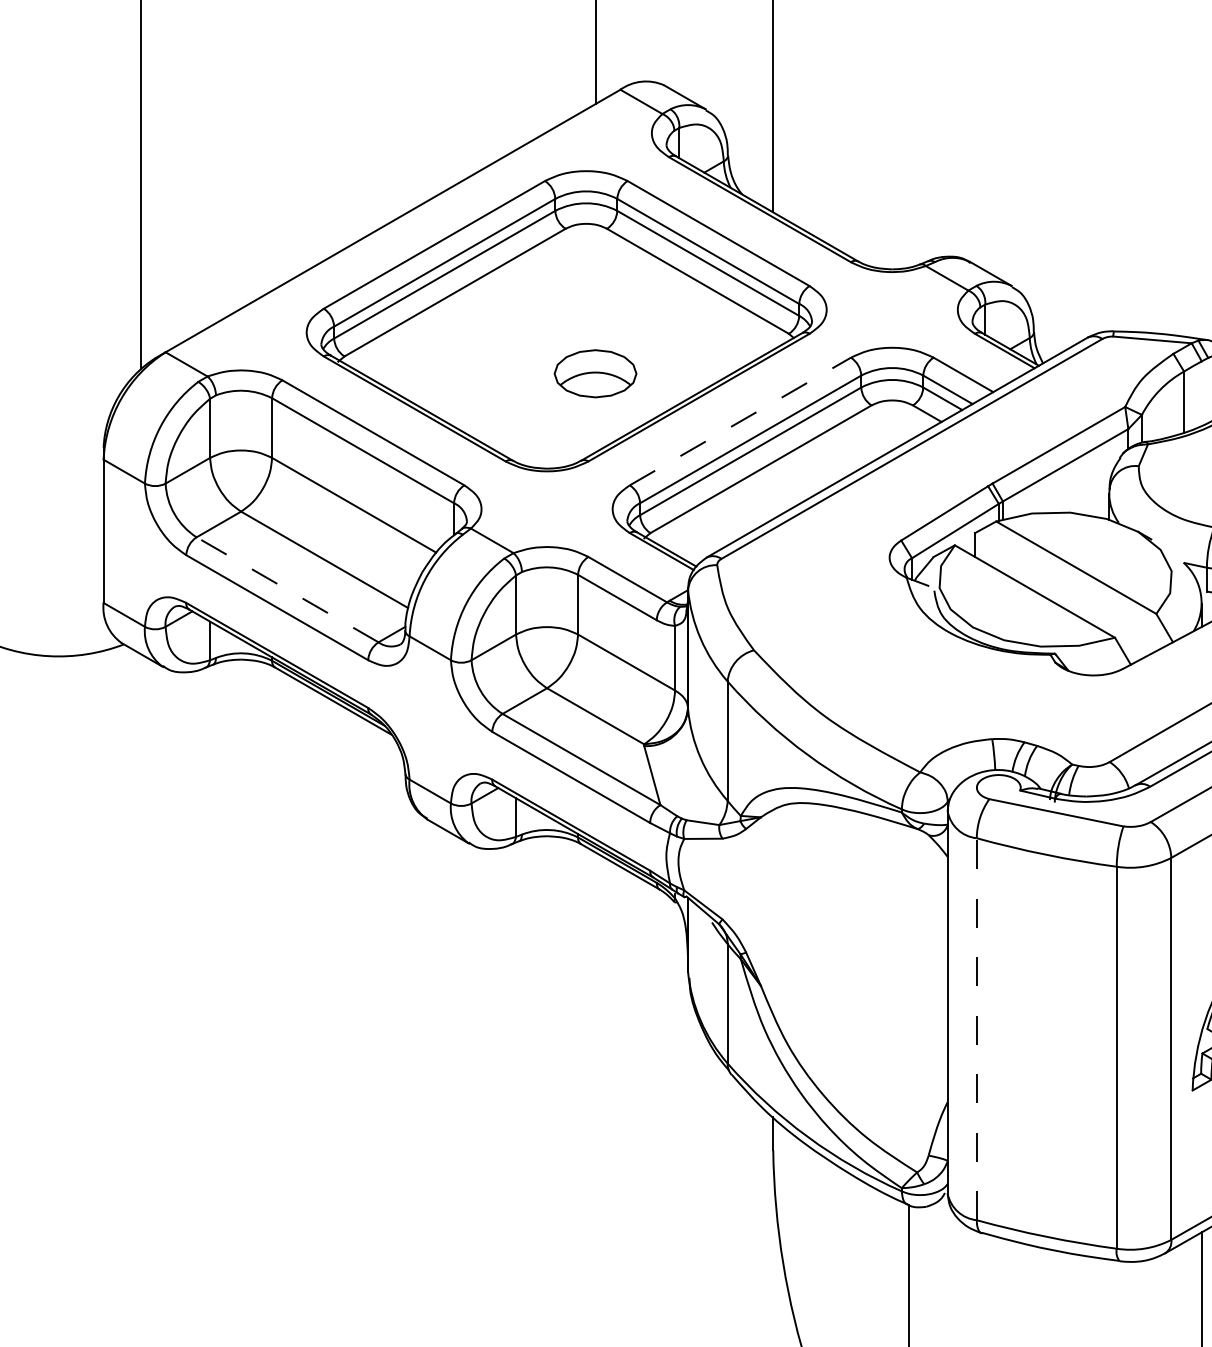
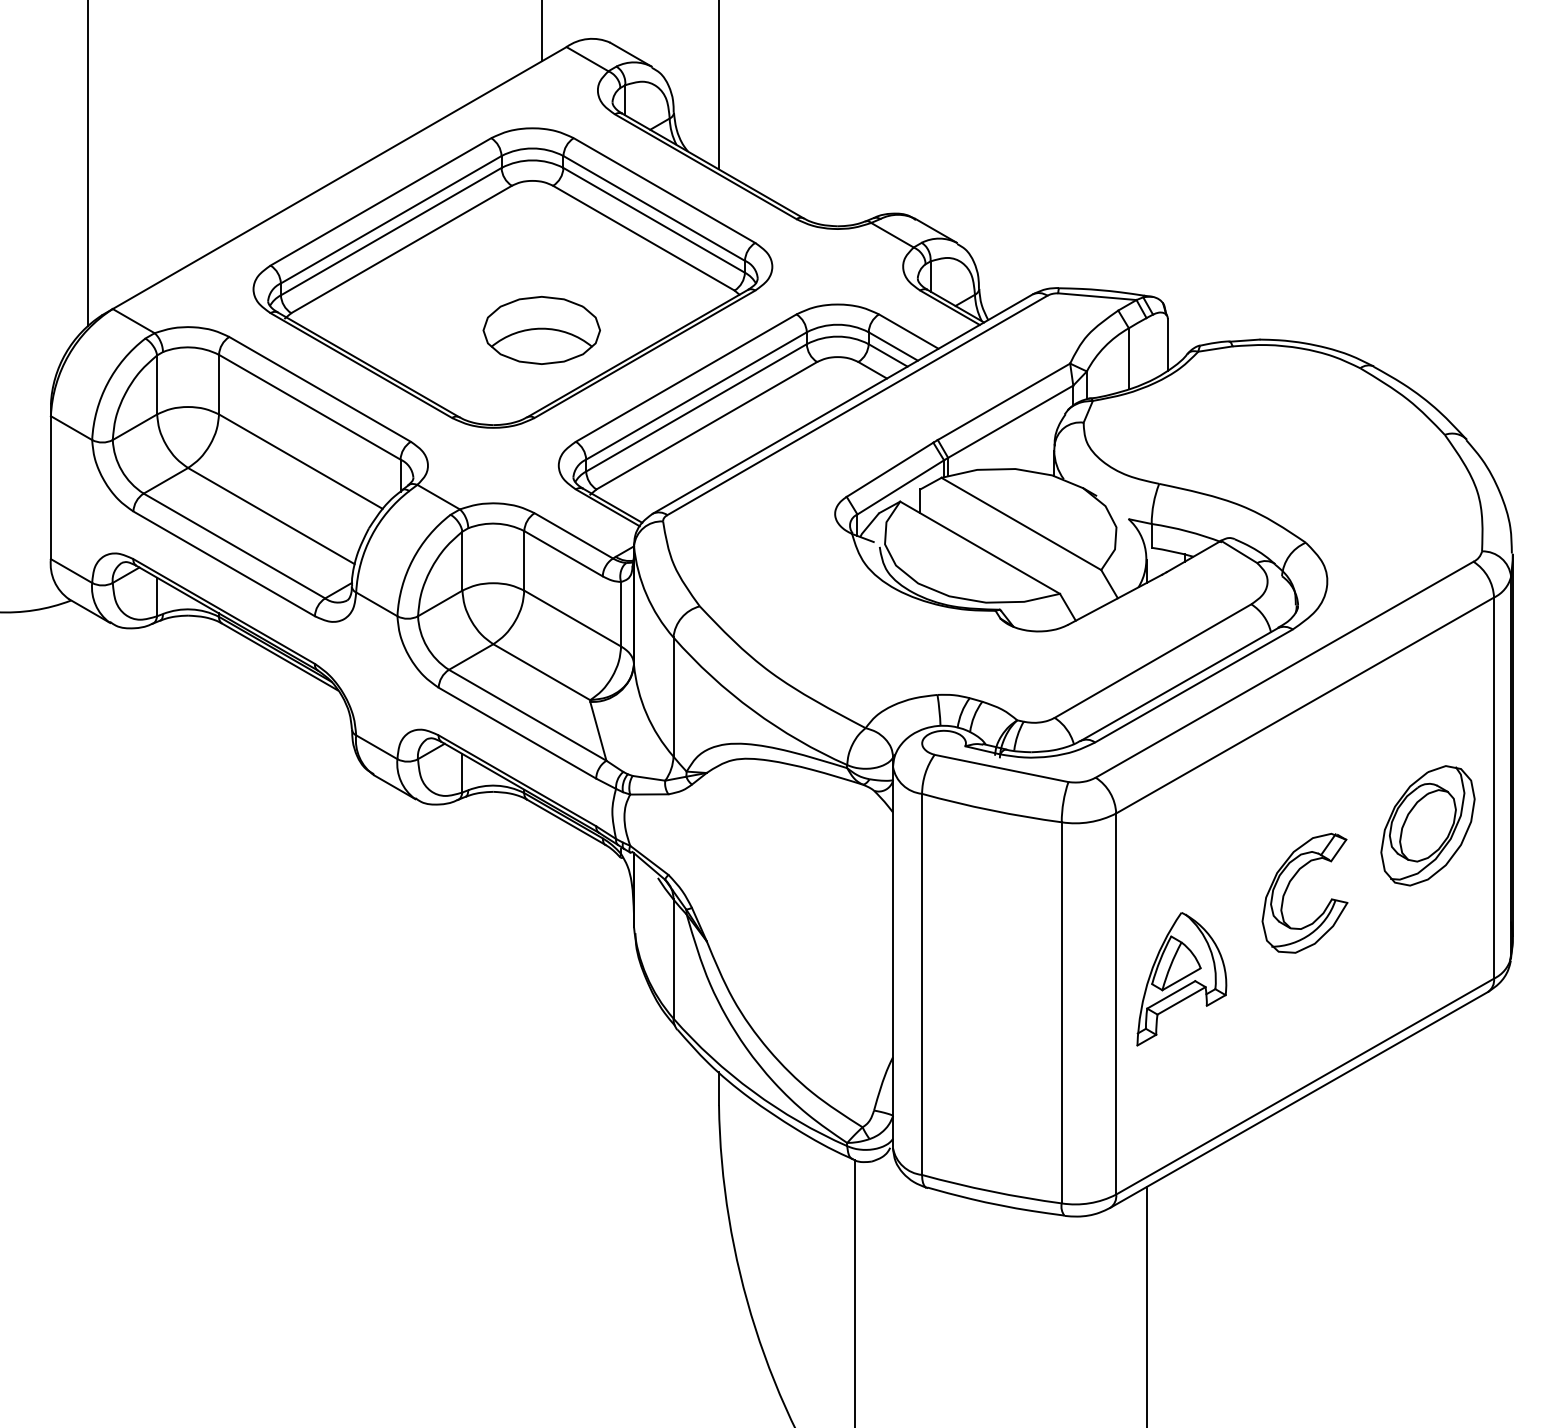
part: (595, 373) -> (541, 330), size x1.43
line: (740, 420) -> (686, 377), dashed -> solid
line: (287, 590) -> (234, 546), dashed -> solid
line: (977, 1029) -> (922, 984), dashed -> solid

